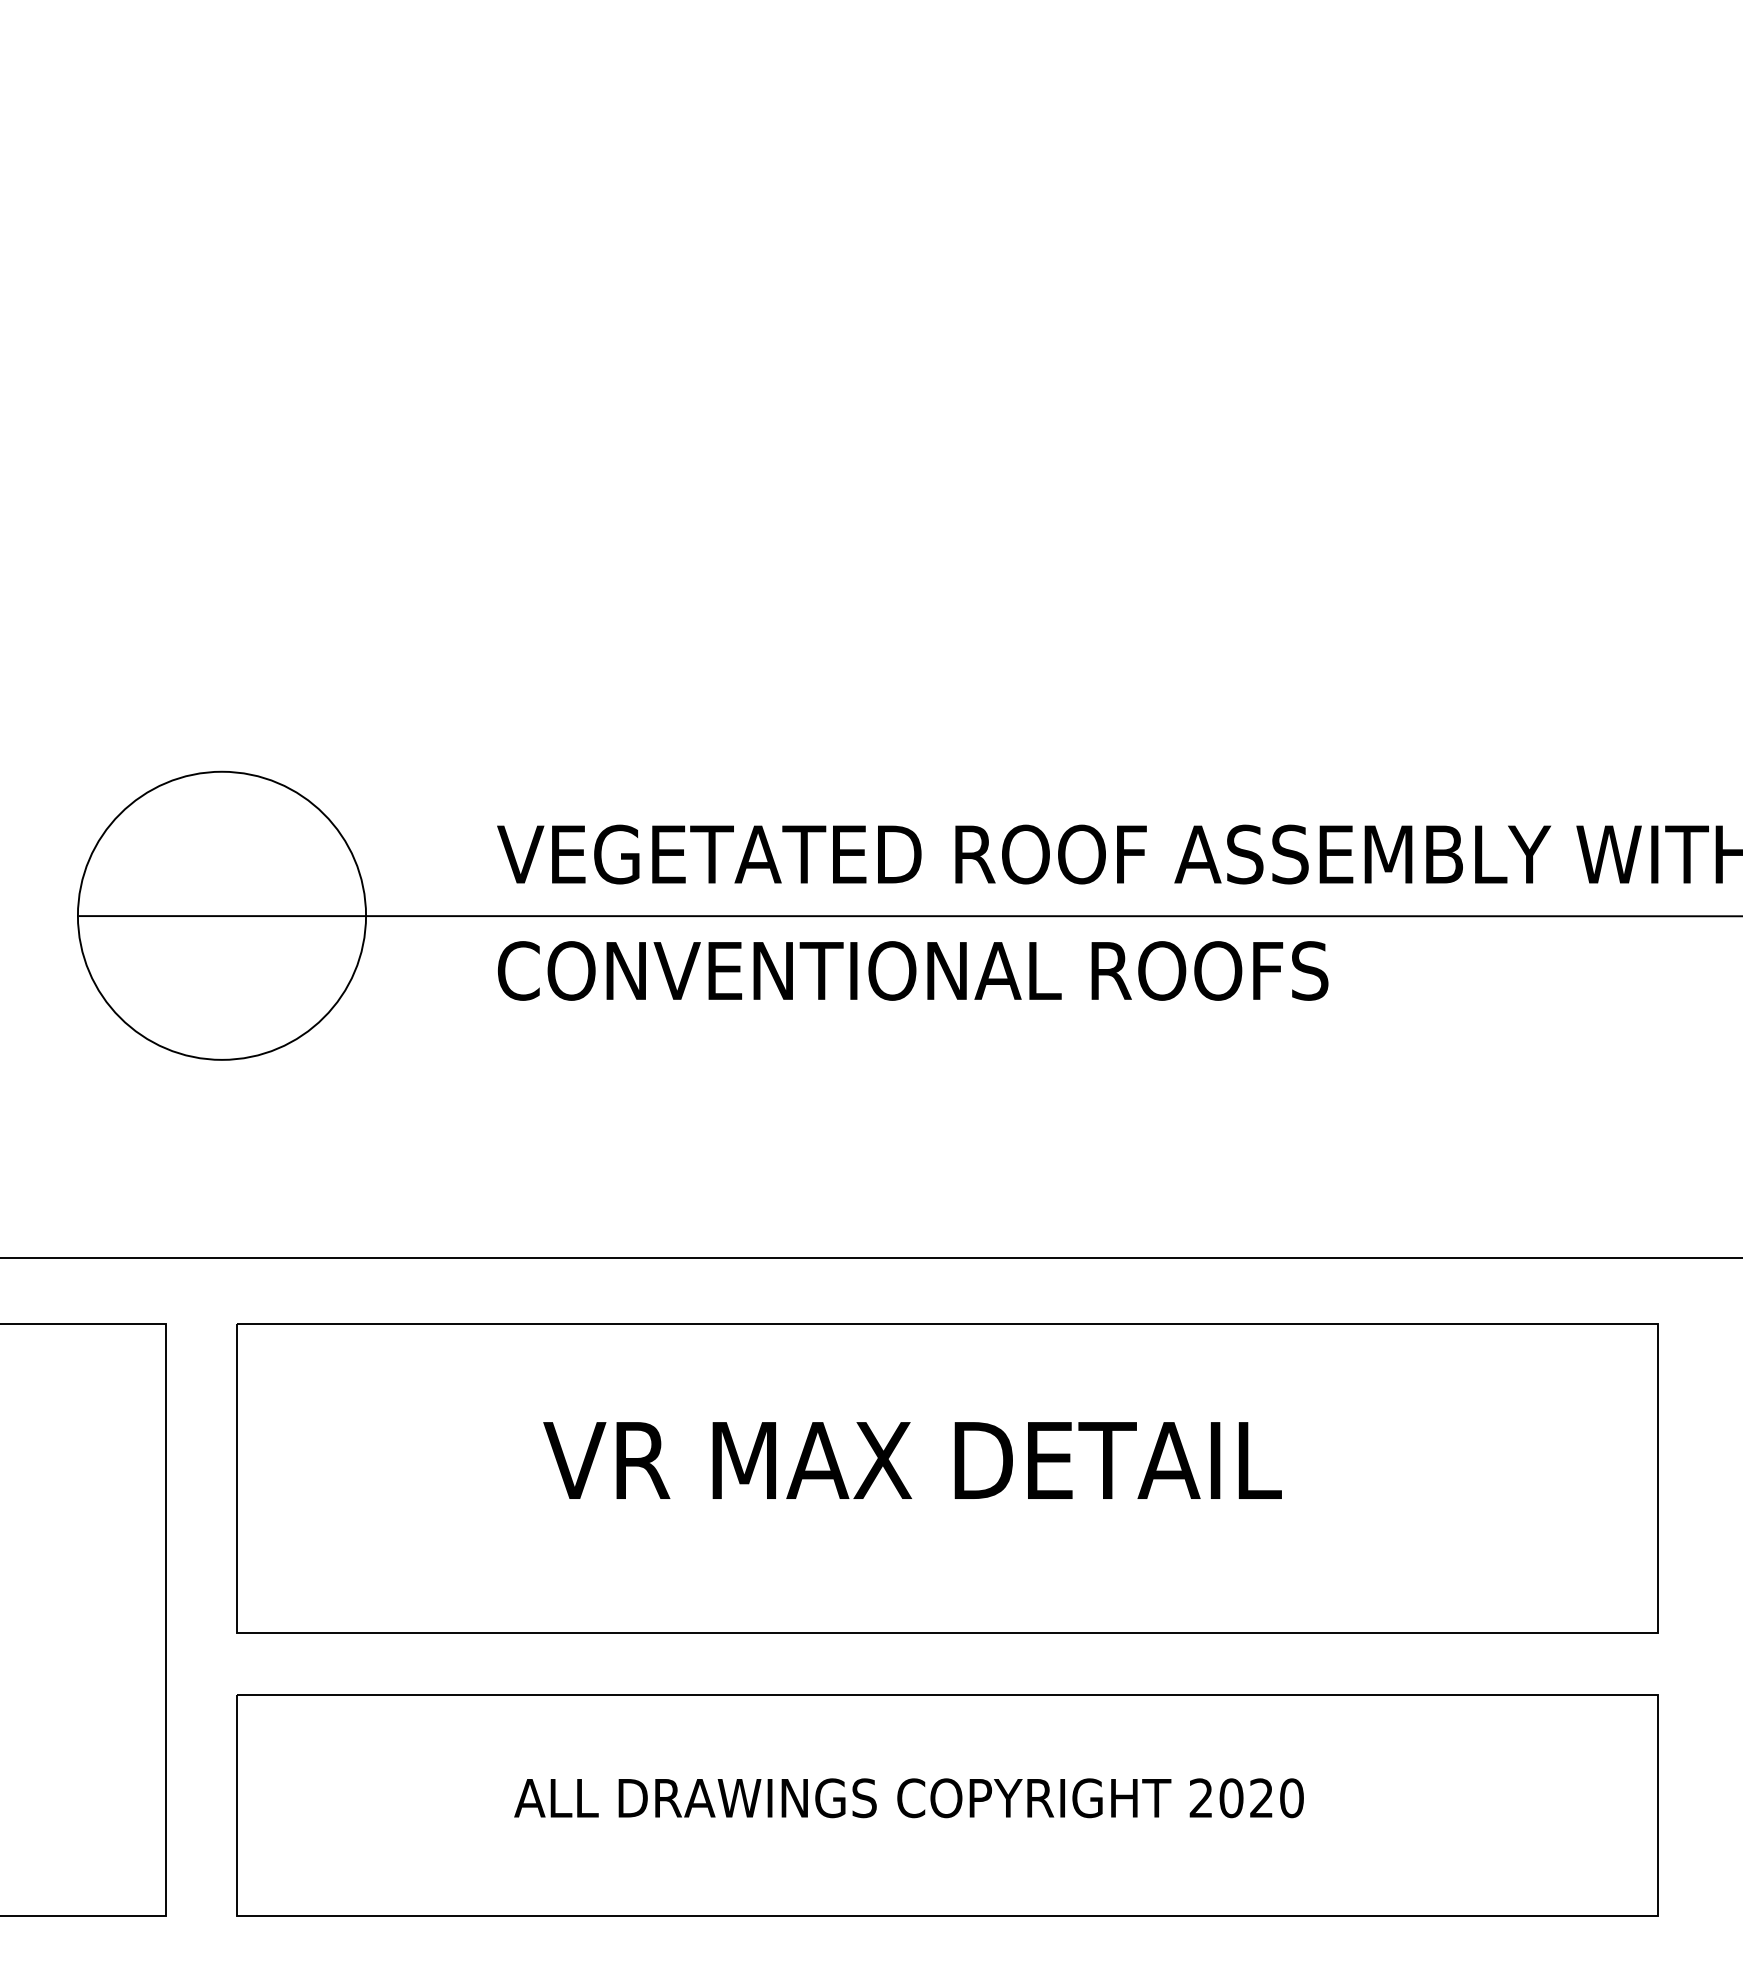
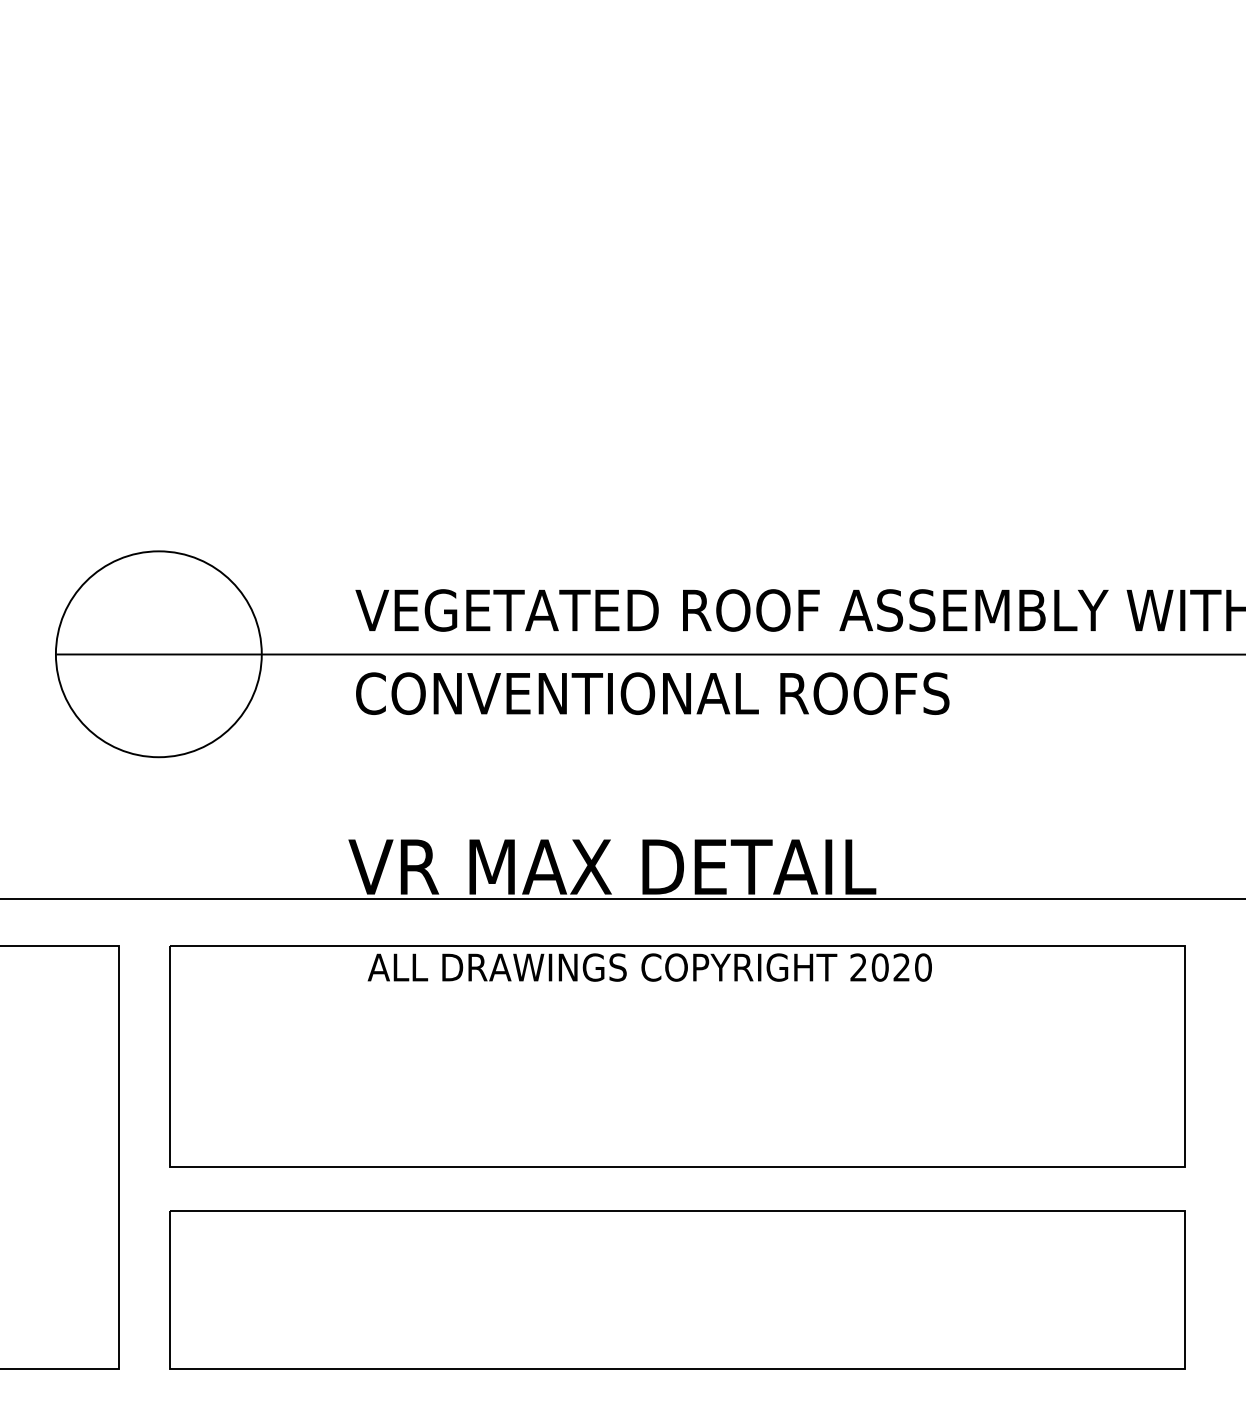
text: (912, 1460) -> (612, 866), moved
text: (908, 1798) -> (649, 967), moved

